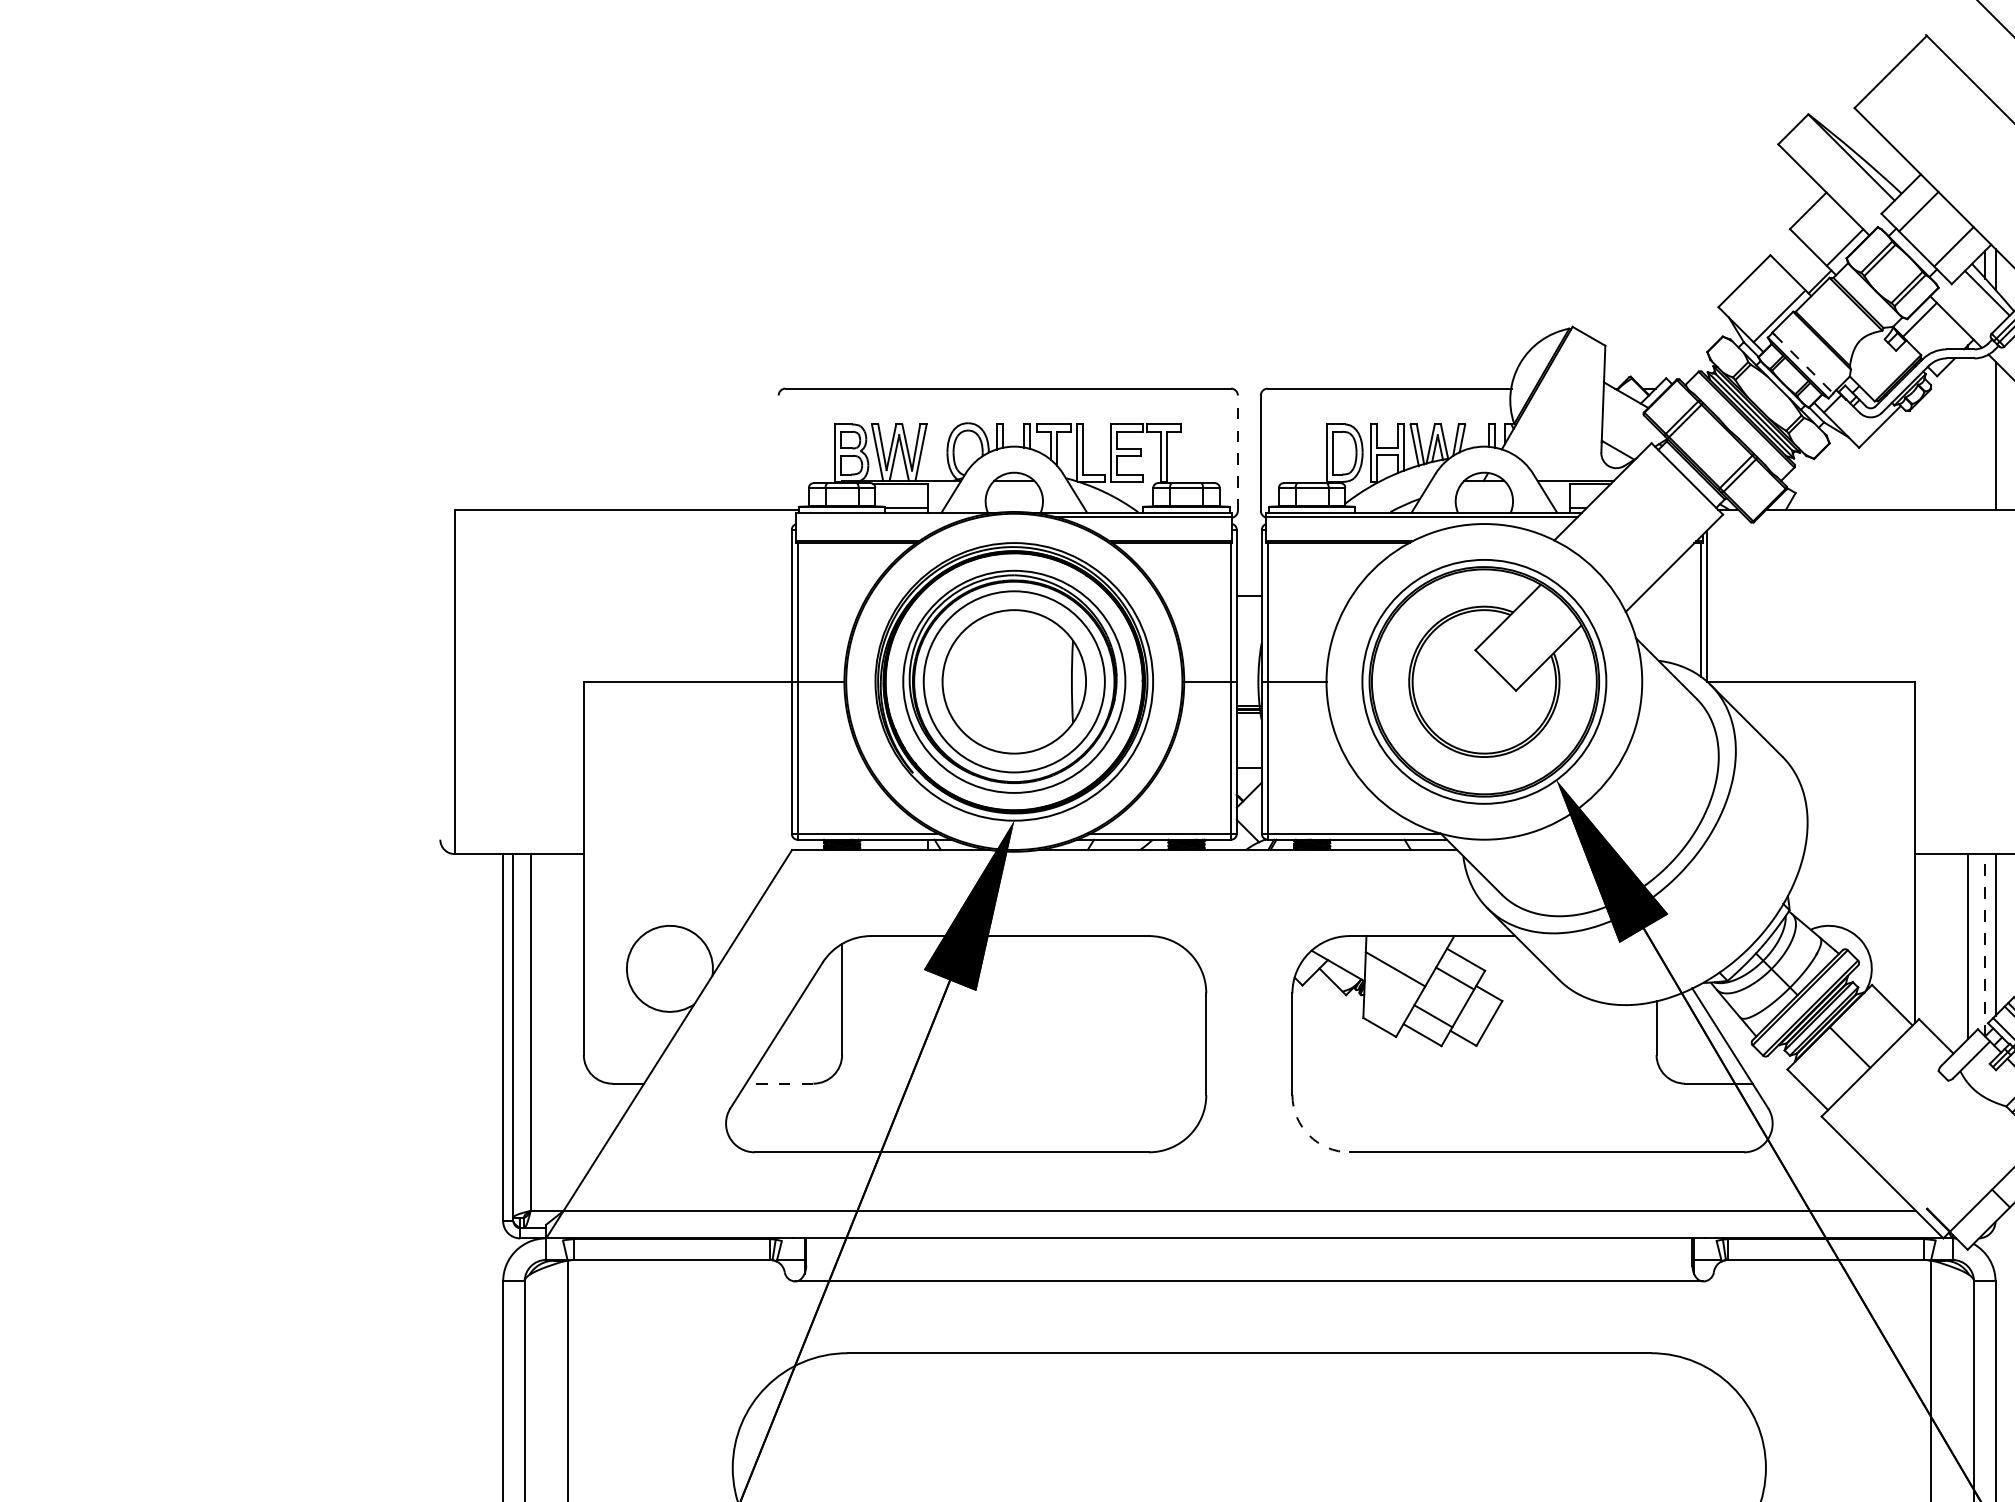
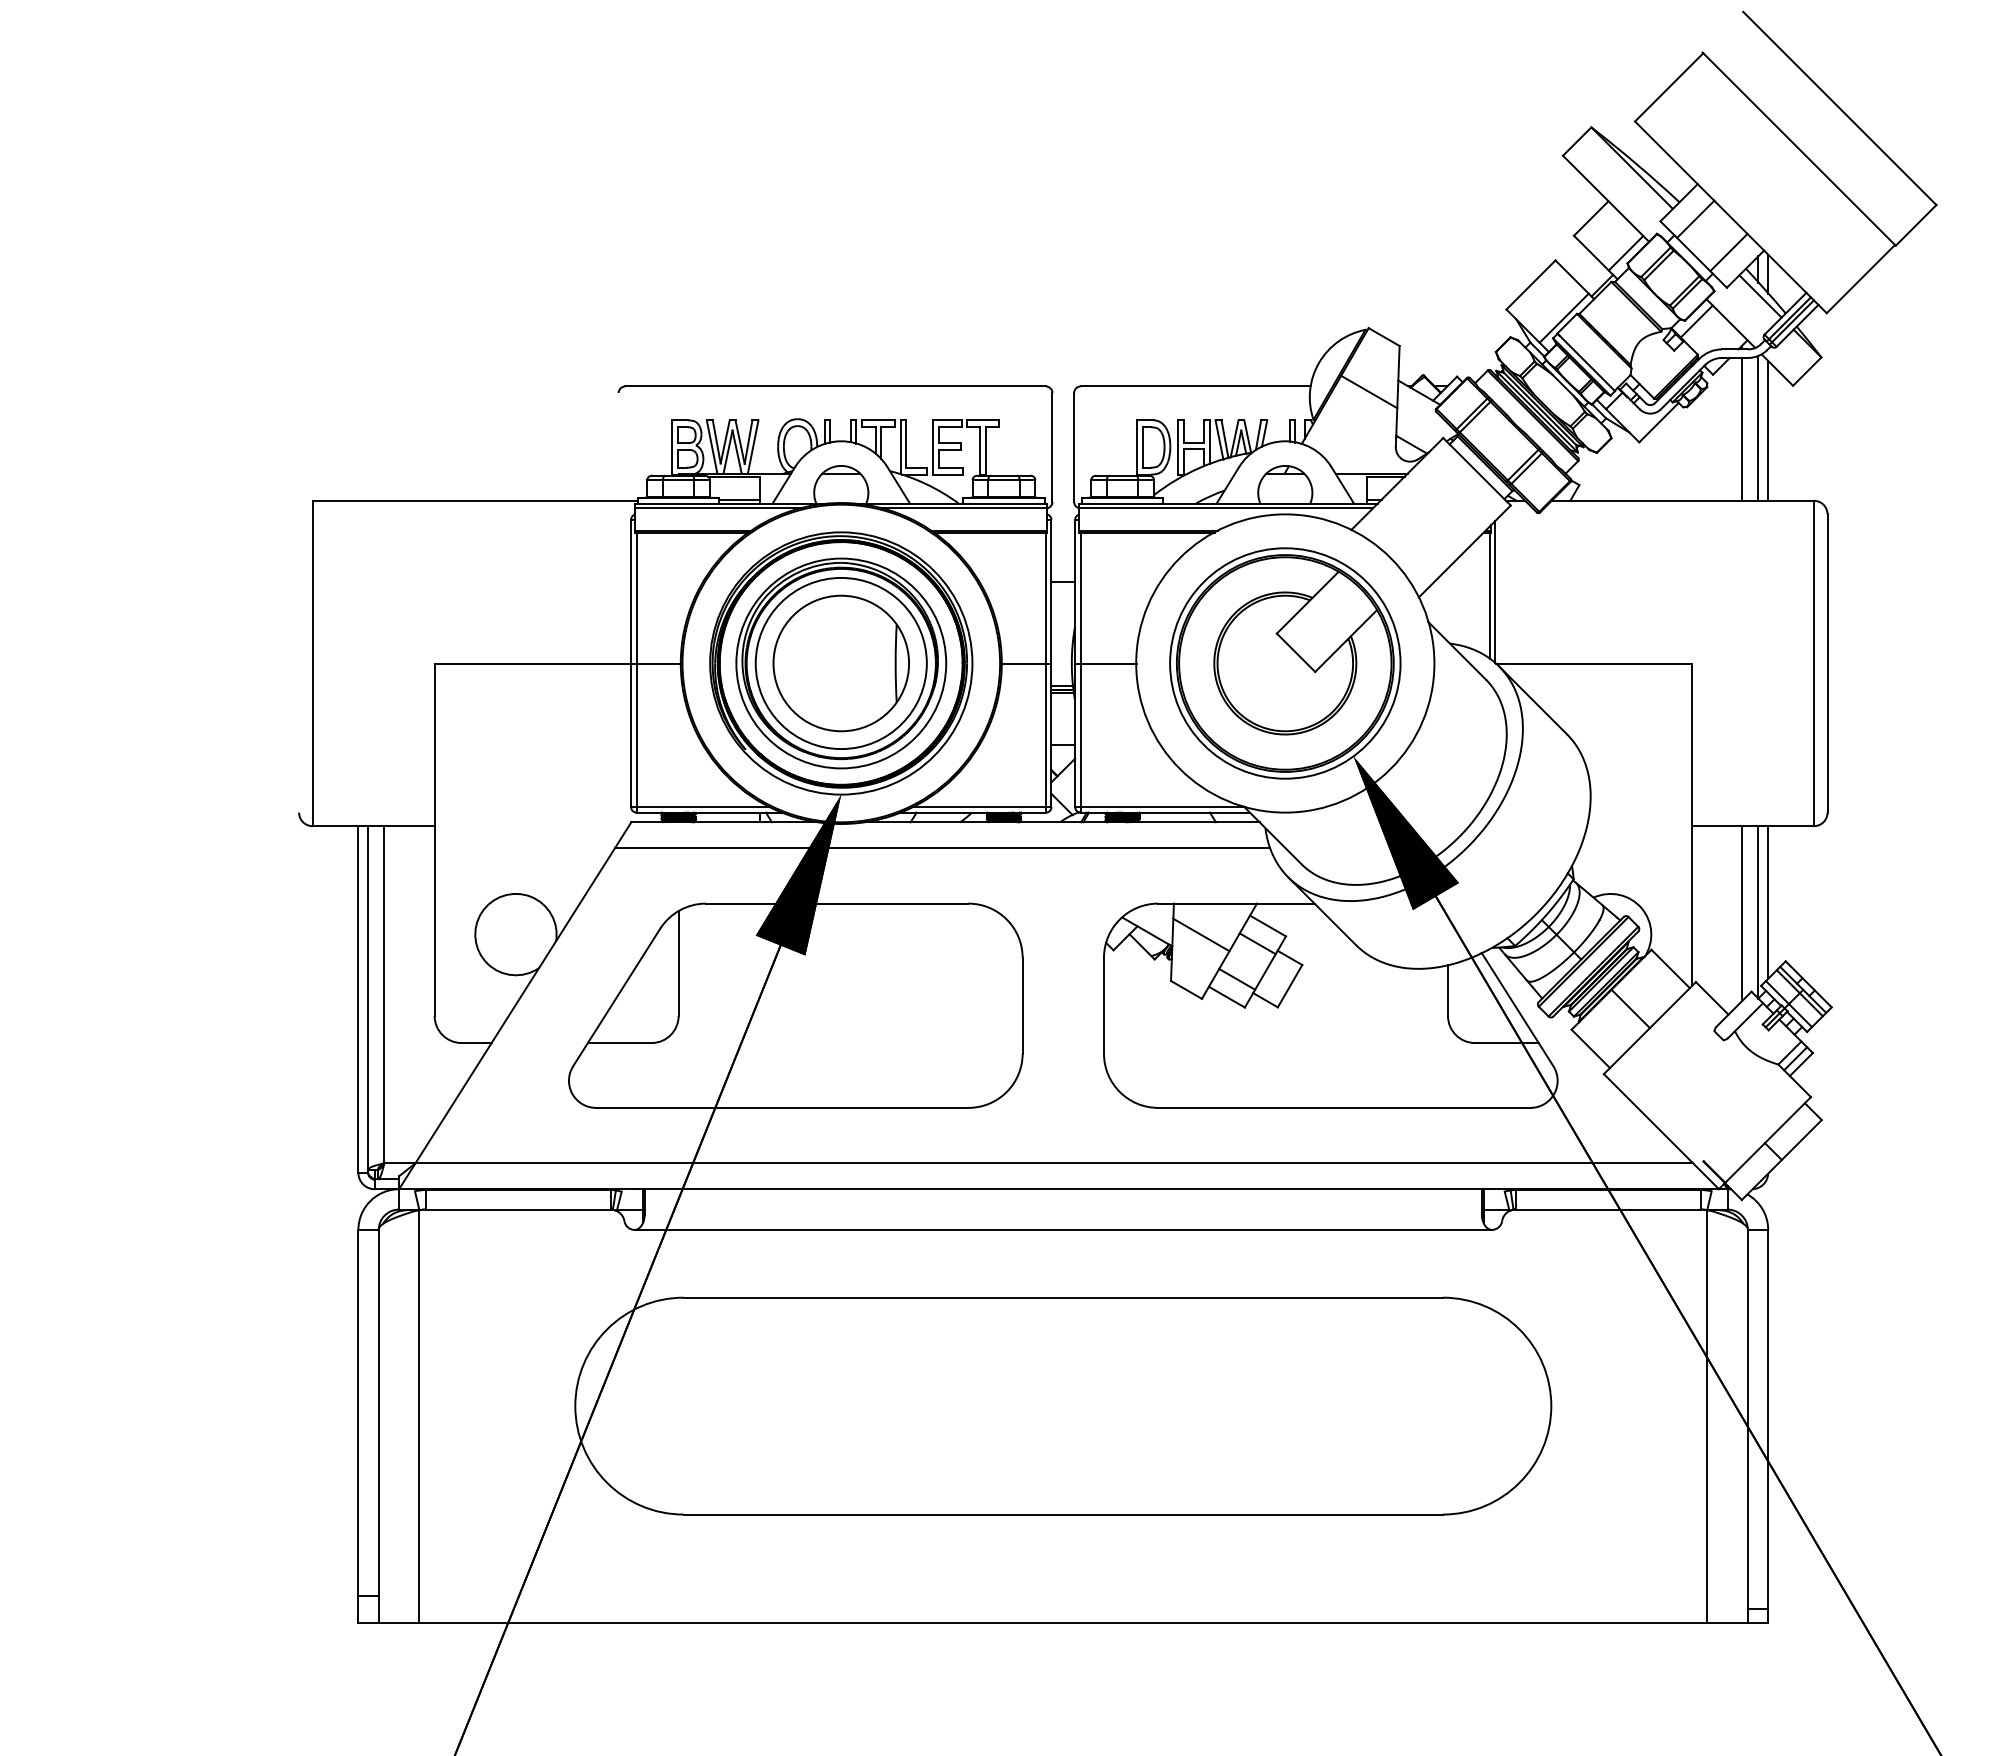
line: (1804, 364) -> (1587, 363), dashed -> solid
line: (1573, 393) -> (1369, 391), added
line: (1985, 432) -> (1758, 427), added
line: (1968, 433) -> (1742, 428), added
line: (1237, 452) -> (1052, 446), dashed -> solid
line: (884, 517) -> (718, 508), added
line: (1121, 877) -> (942, 848), added
line: (1985, 944) -> (1758, 911), dashed -> solid
line: (779, 1084) -> (619, 1043), dashed -> solid
arc: (1308, 1136) -> (1119, 1092), dashed -> solid

